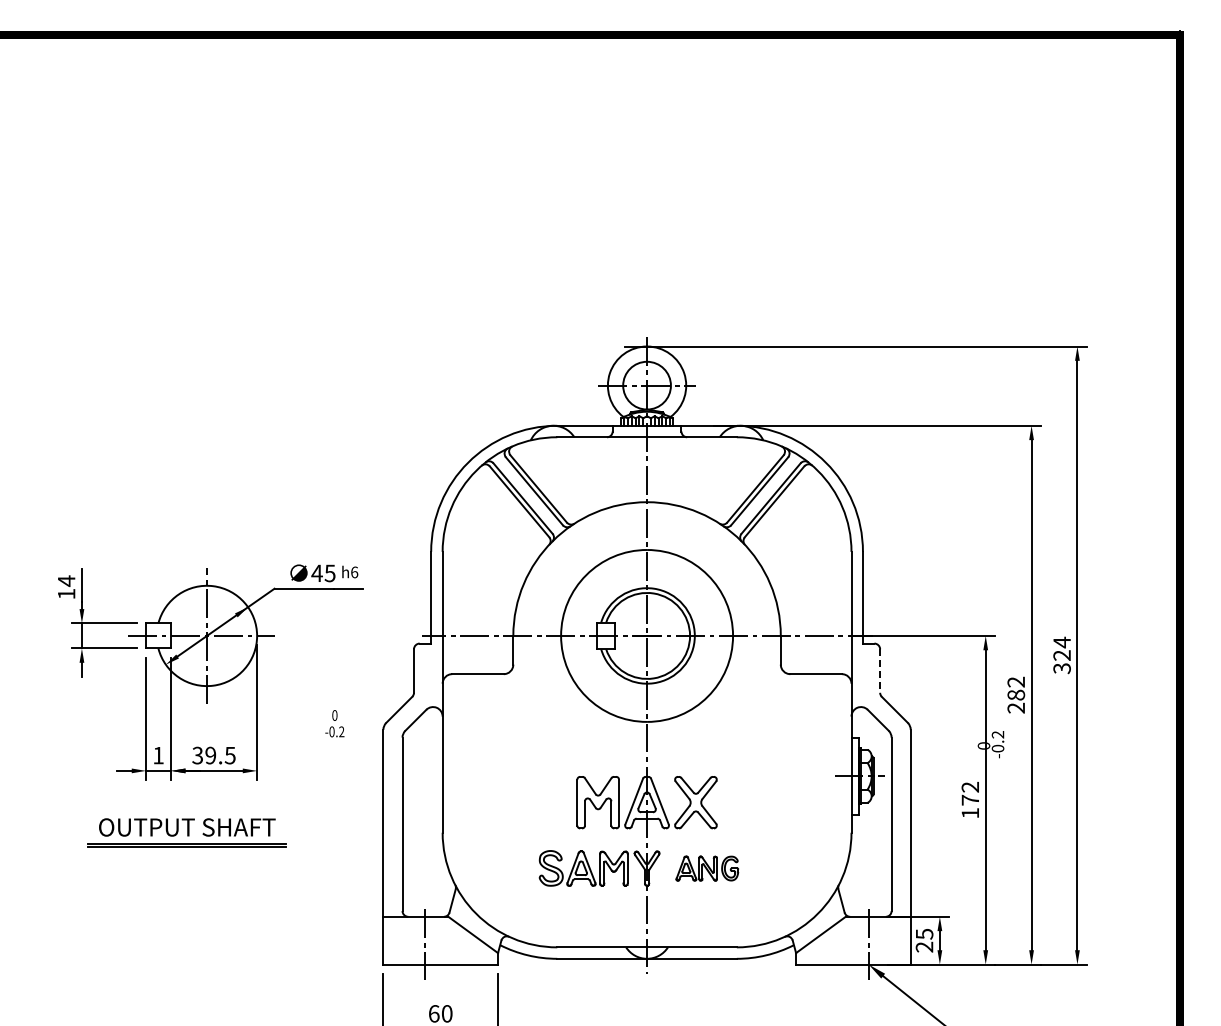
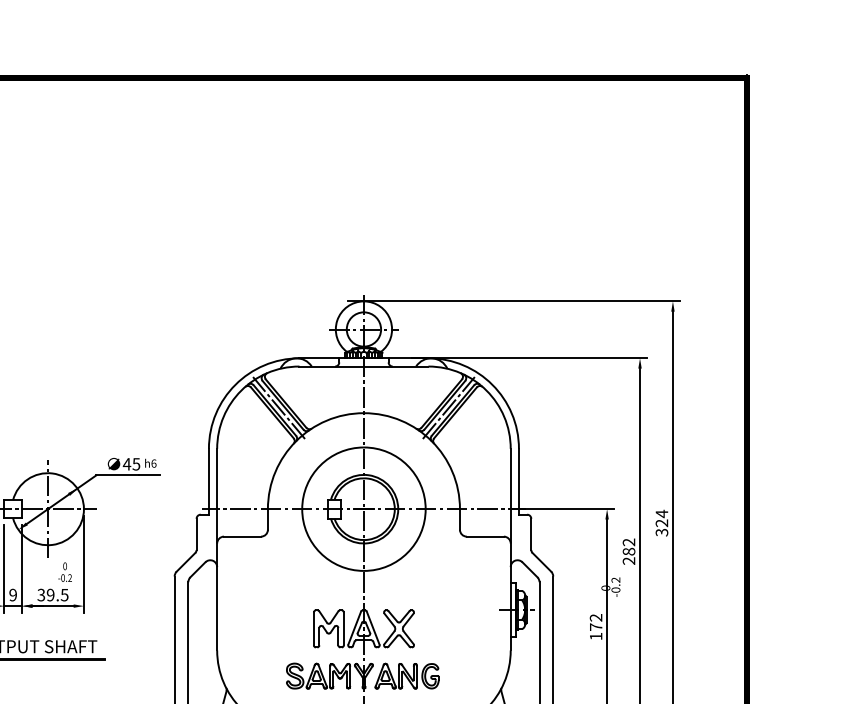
line: (528, 494) -> (278, 407), added
line: (765, 494) -> (448, 407), added
line: (880, 671) -> (531, 534), dashed -> solid
text: (334, 723) -> (64, 572), moved
text: (158, 755) -> (13, 595), 1 -> 9
part: (707, 868) -> (407, 676), size x1.43

